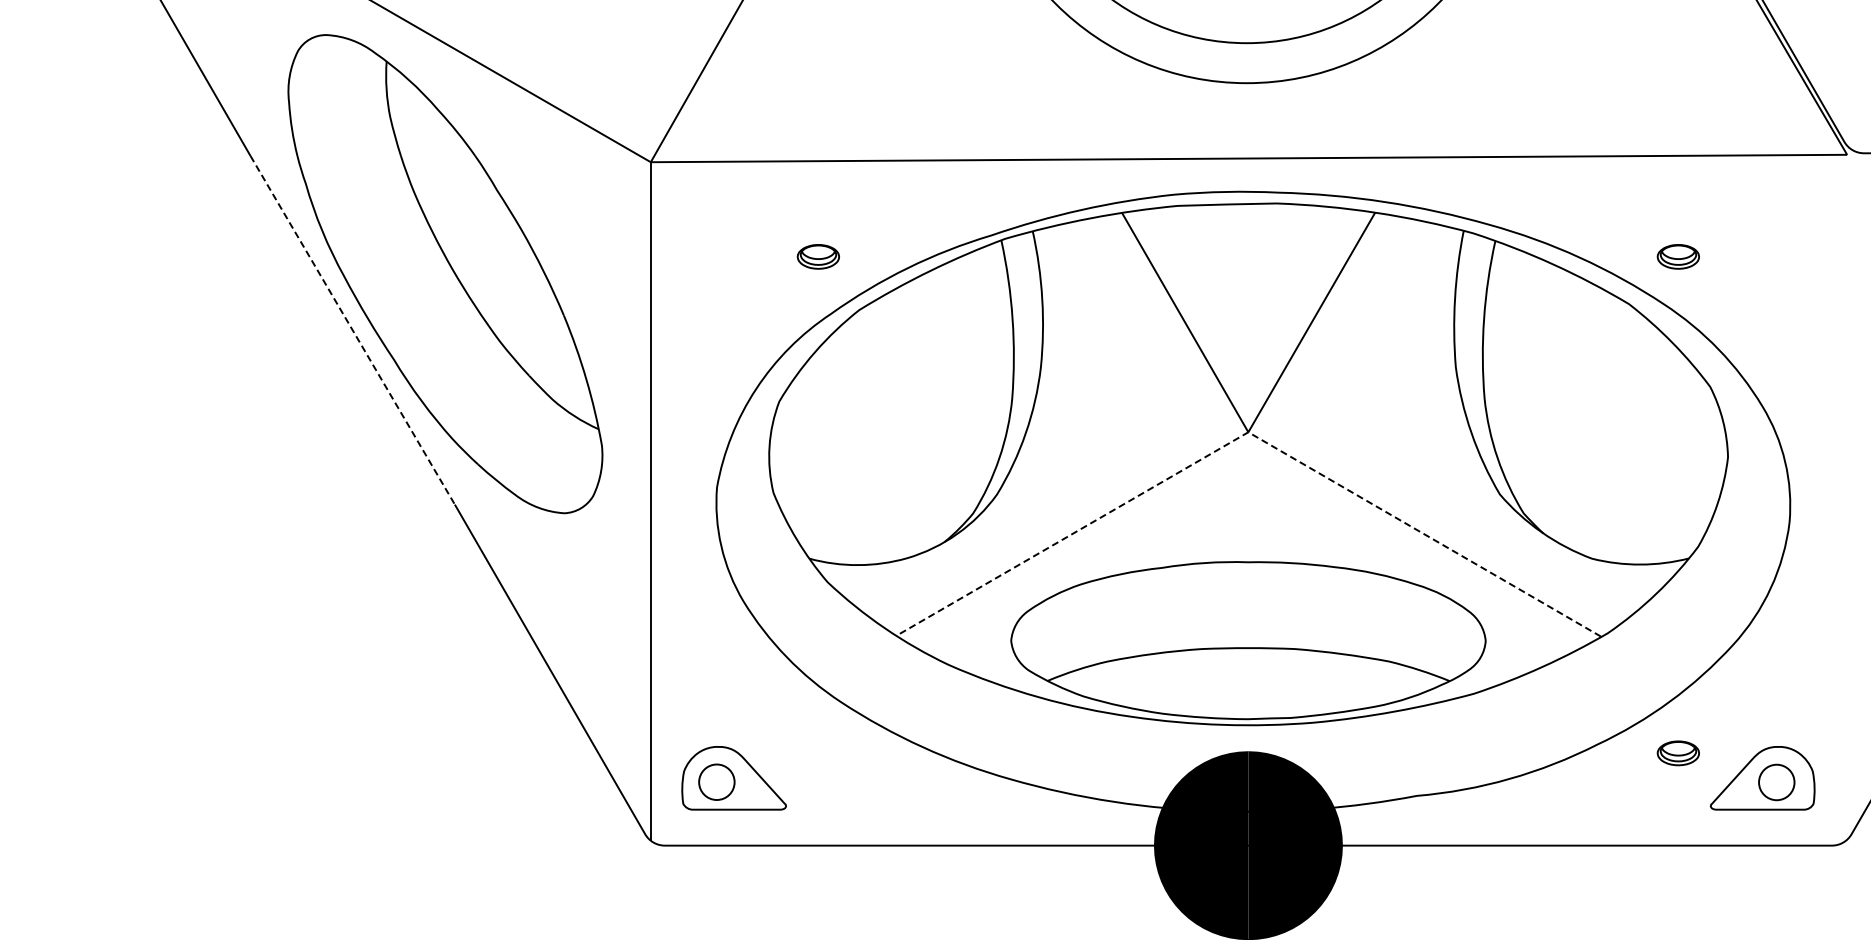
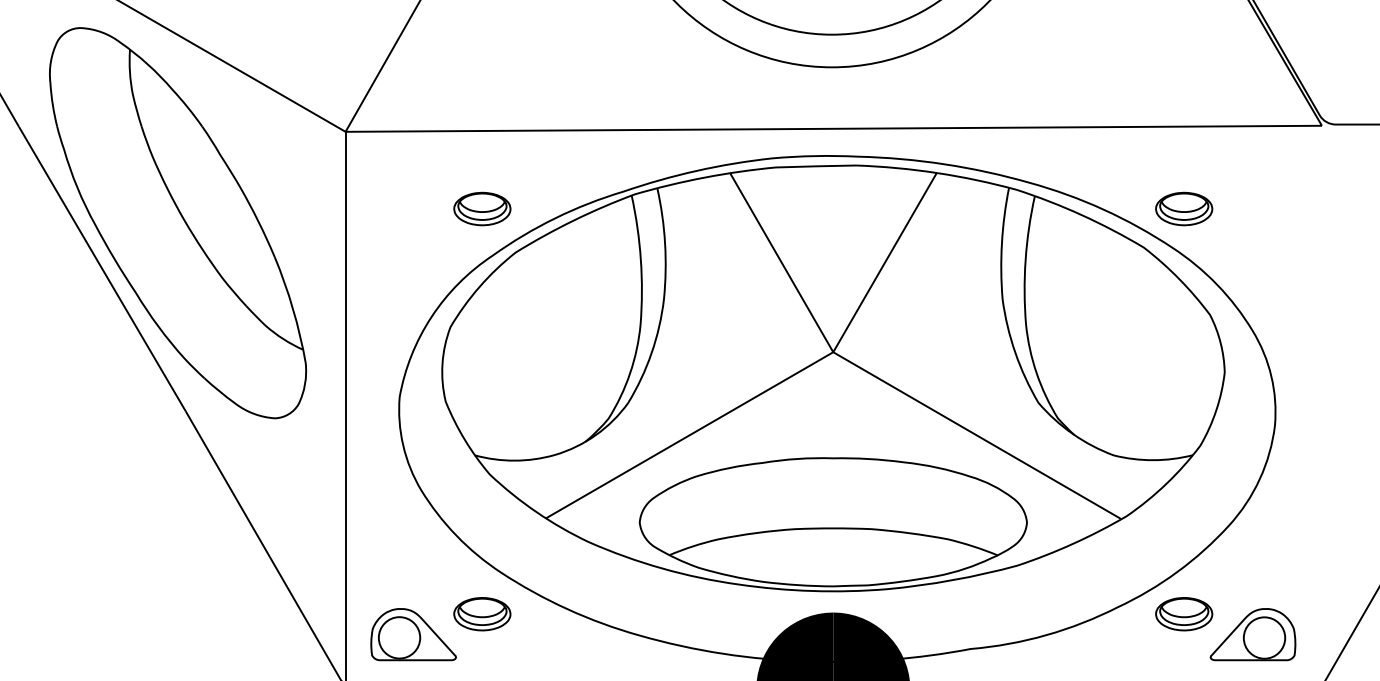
part: (818, 256) -> (482, 208), size x1.67
part: (1678, 256) -> (1184, 208), size x1.67
line: (352, 330) -> (102, 269), dashed -> solid
line: (1248, 432) -> (833, 352), dashed -> solid
part: (818, 753) -> (482, 614), added
part: (1678, 753) -> (1184, 614), size x1.67
circle: (716, 781) -> (399, 637), size x1.43
circle: (1776, 782) -> (1264, 638), size x1.43

